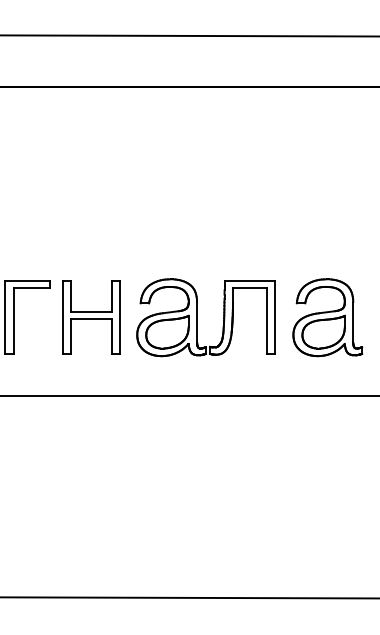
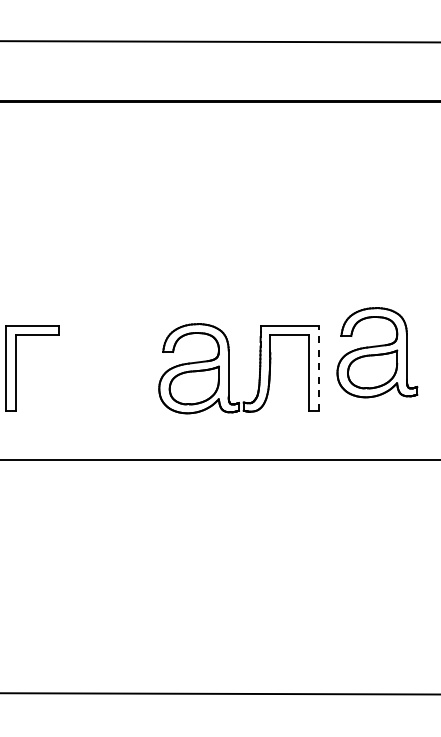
part: (90, 317) -> (105, 368), removed
line: (275, 317) -> (319, 368), solid -> dashed
part: (327, 317) -> (377, 352), moved

